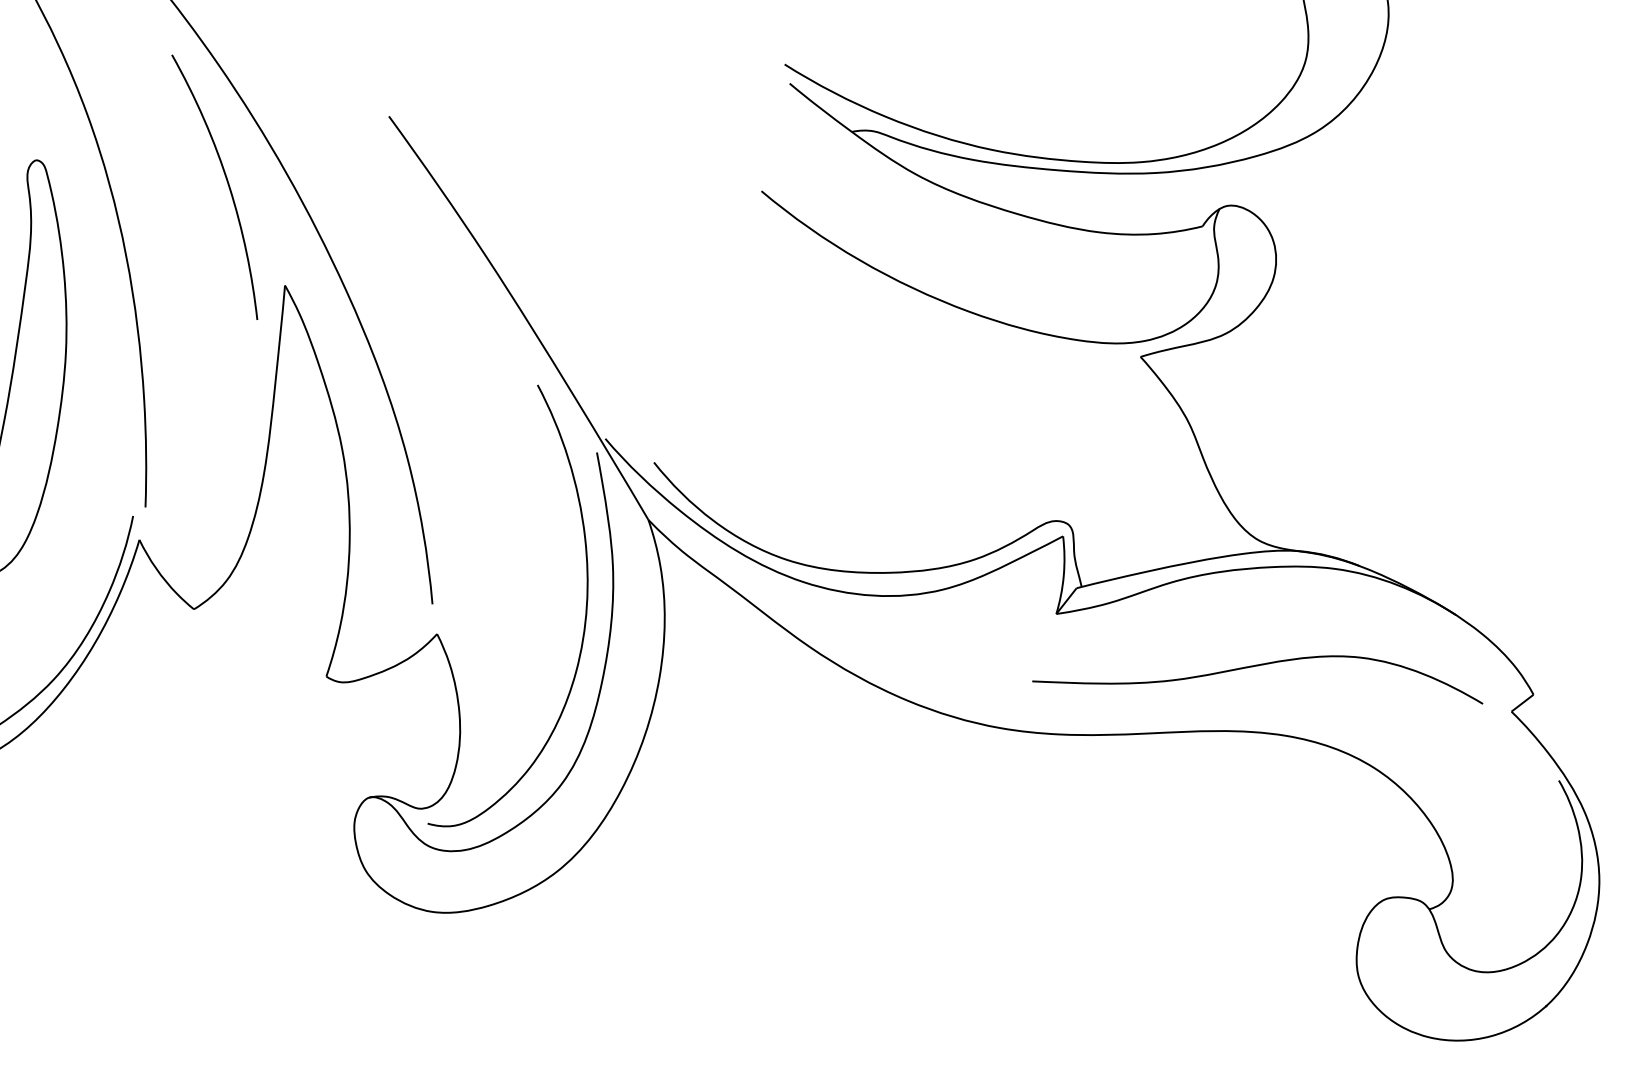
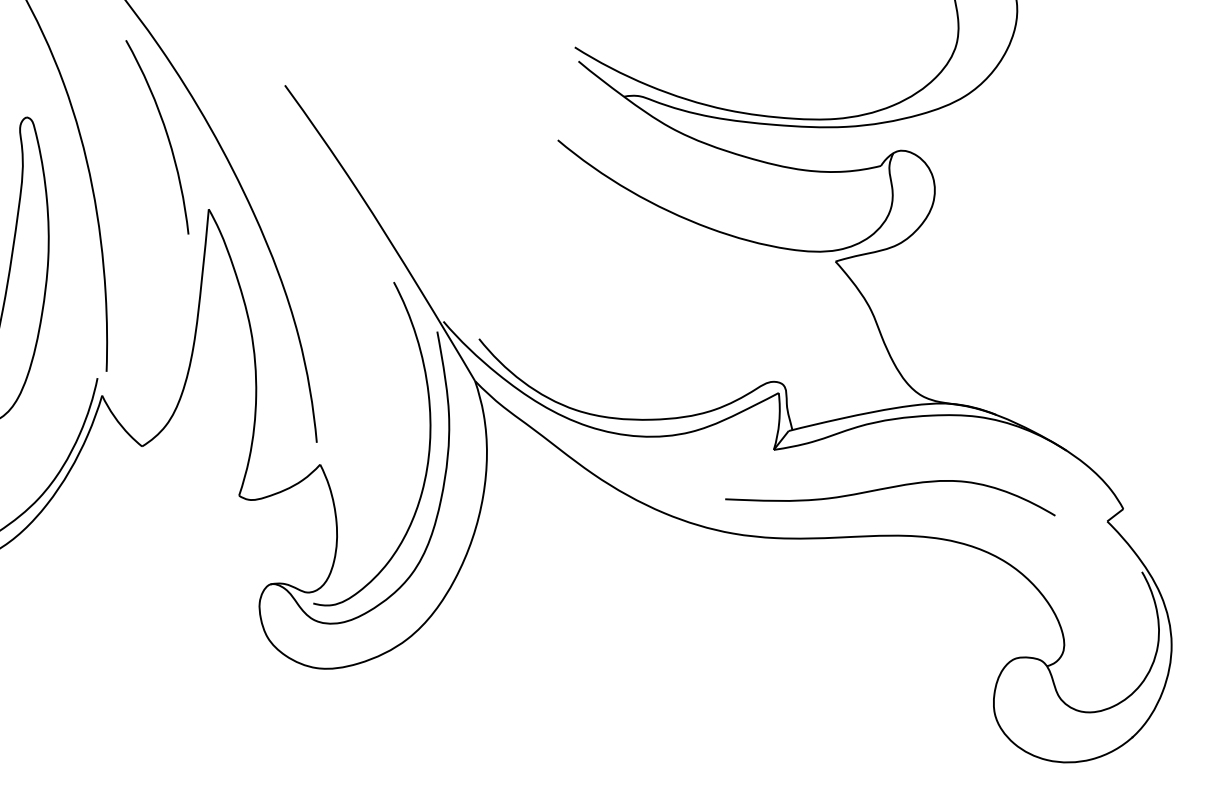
curve: (1252, 668) -> (886, 489), moved

